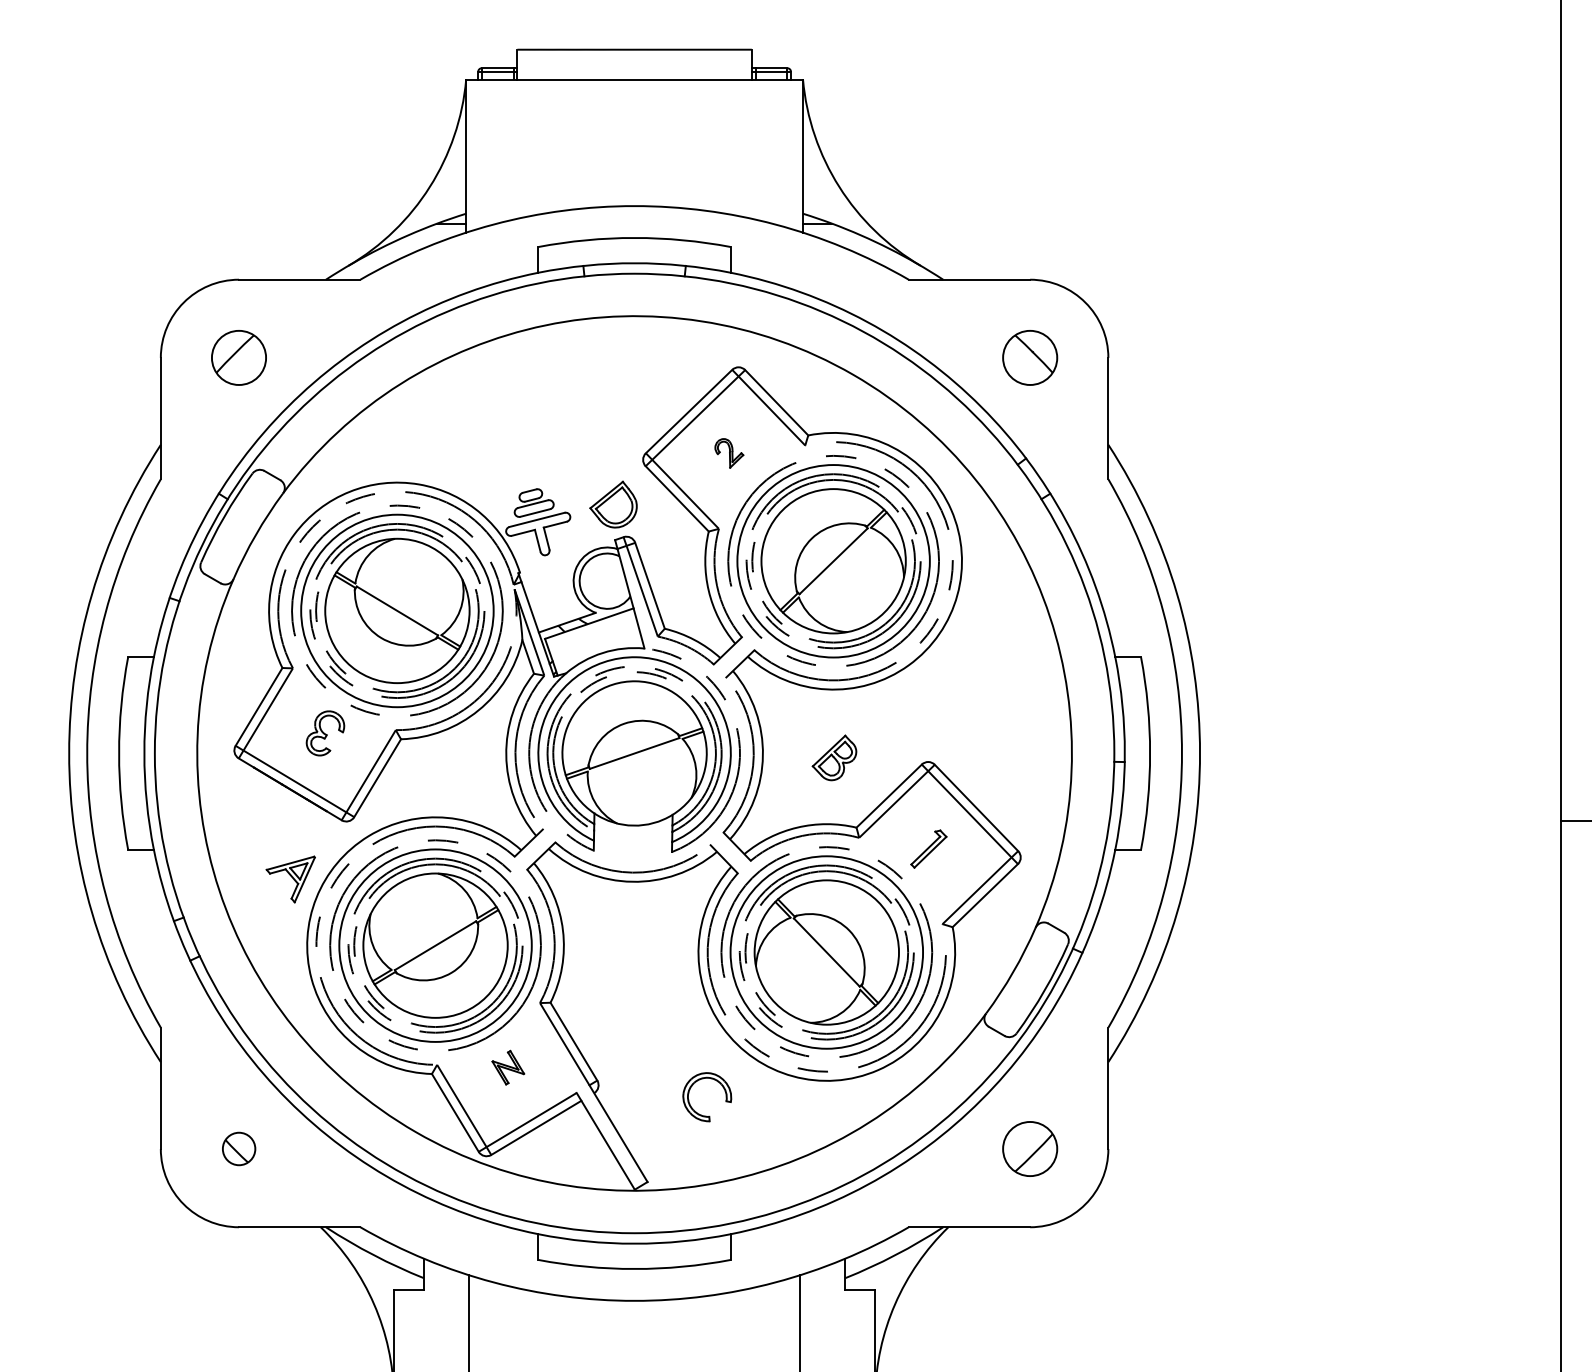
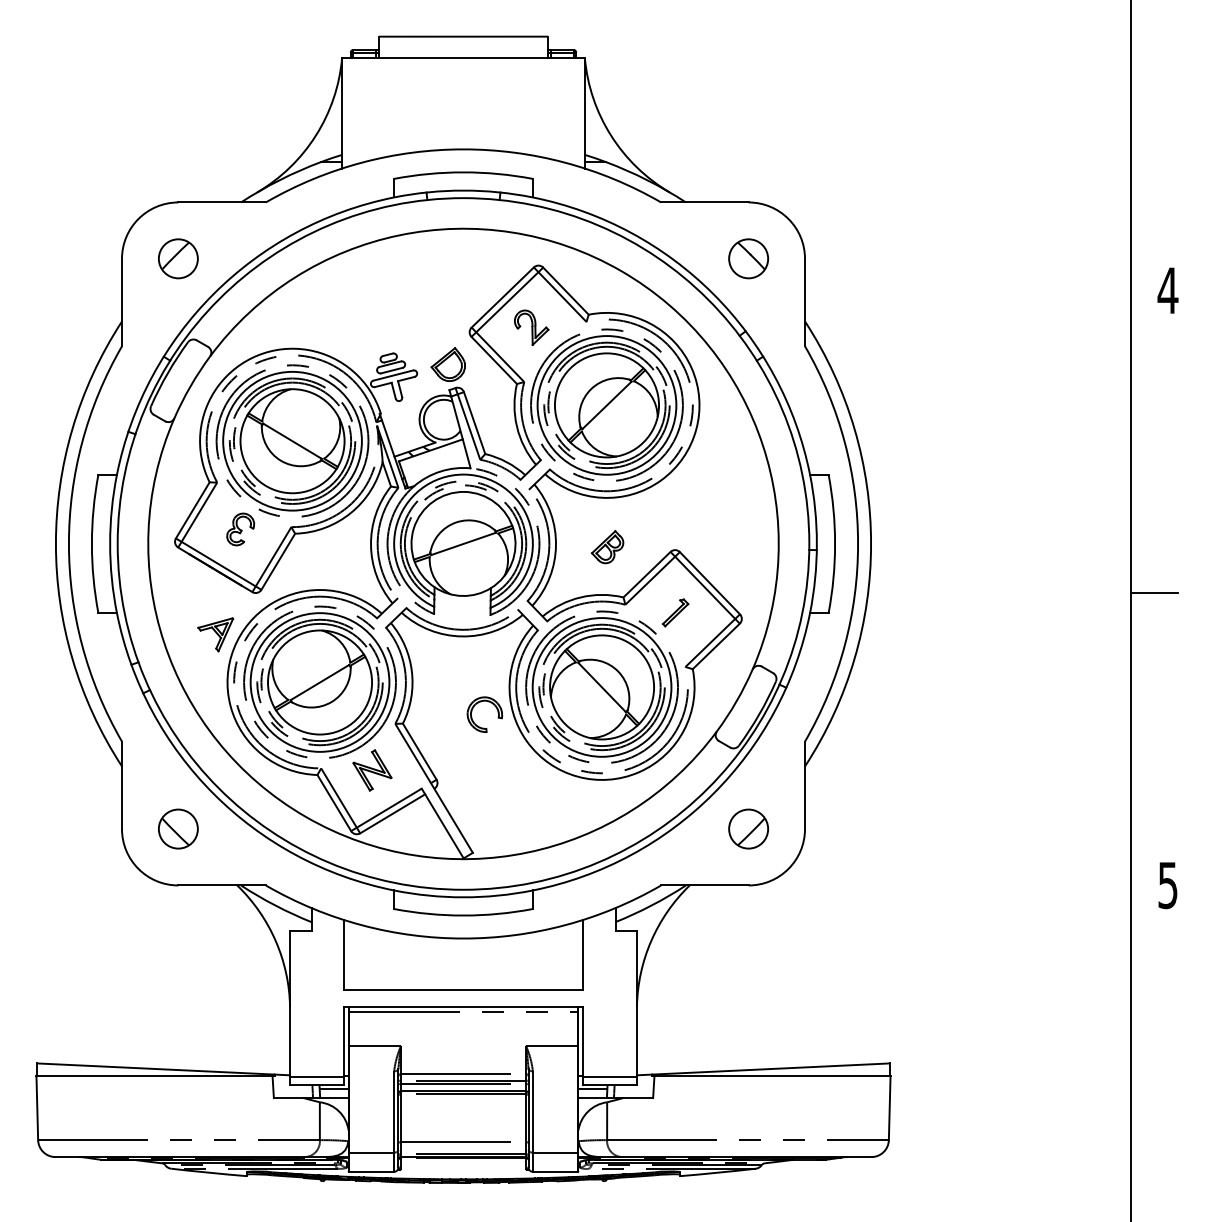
part: (728, 453) -> (531, 327), size x1.67
part: (508, 1067) -> (372, 770), size x1.67
part: (690, 1099) -> (472, 716), moved
part: (239, 1148) -> (178, 828), size x1.67

